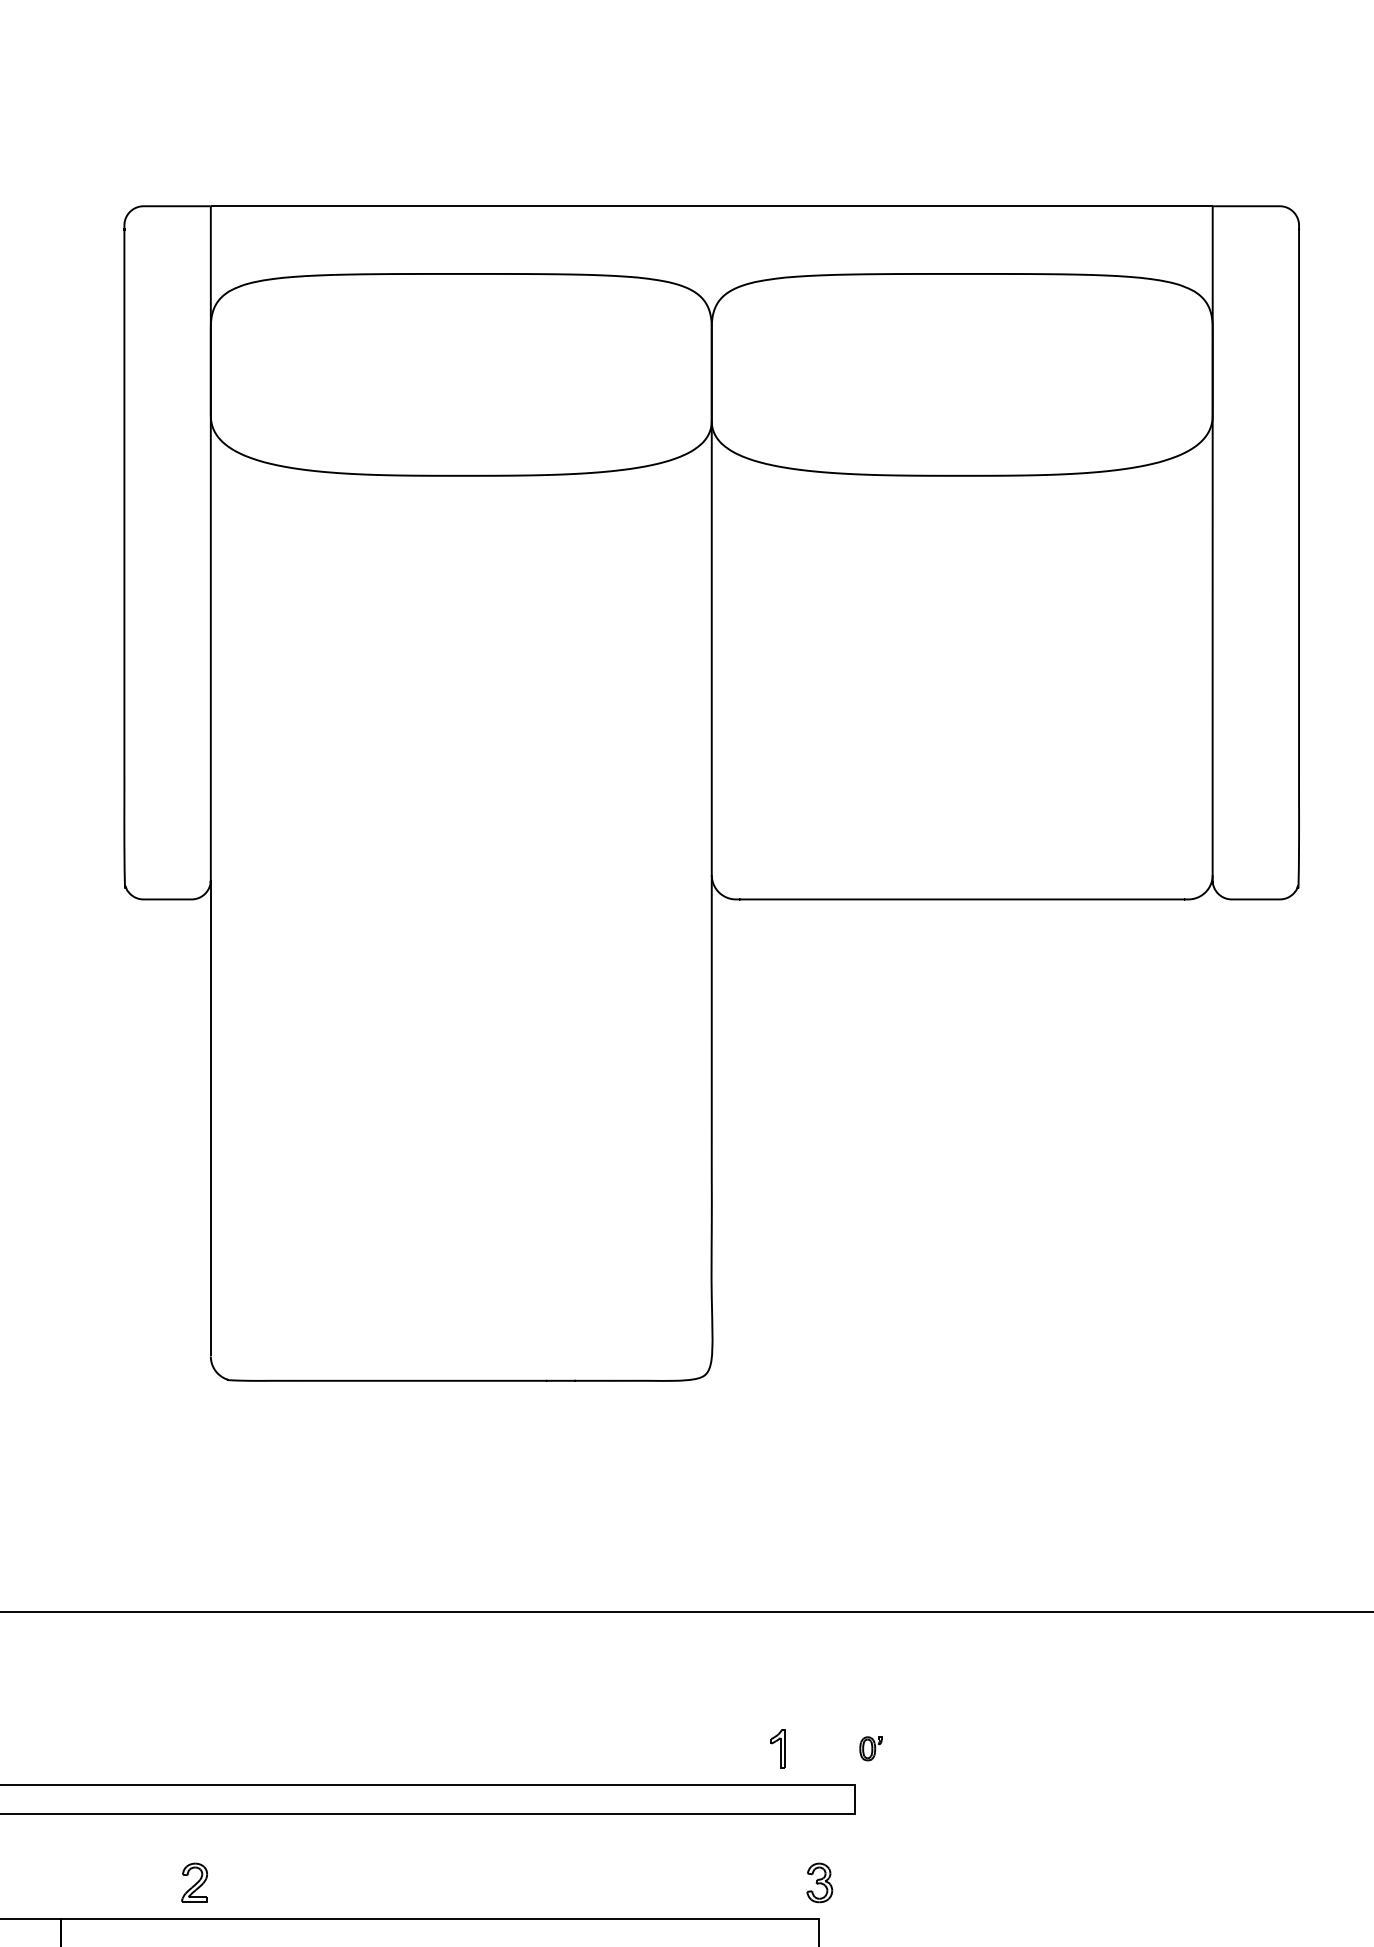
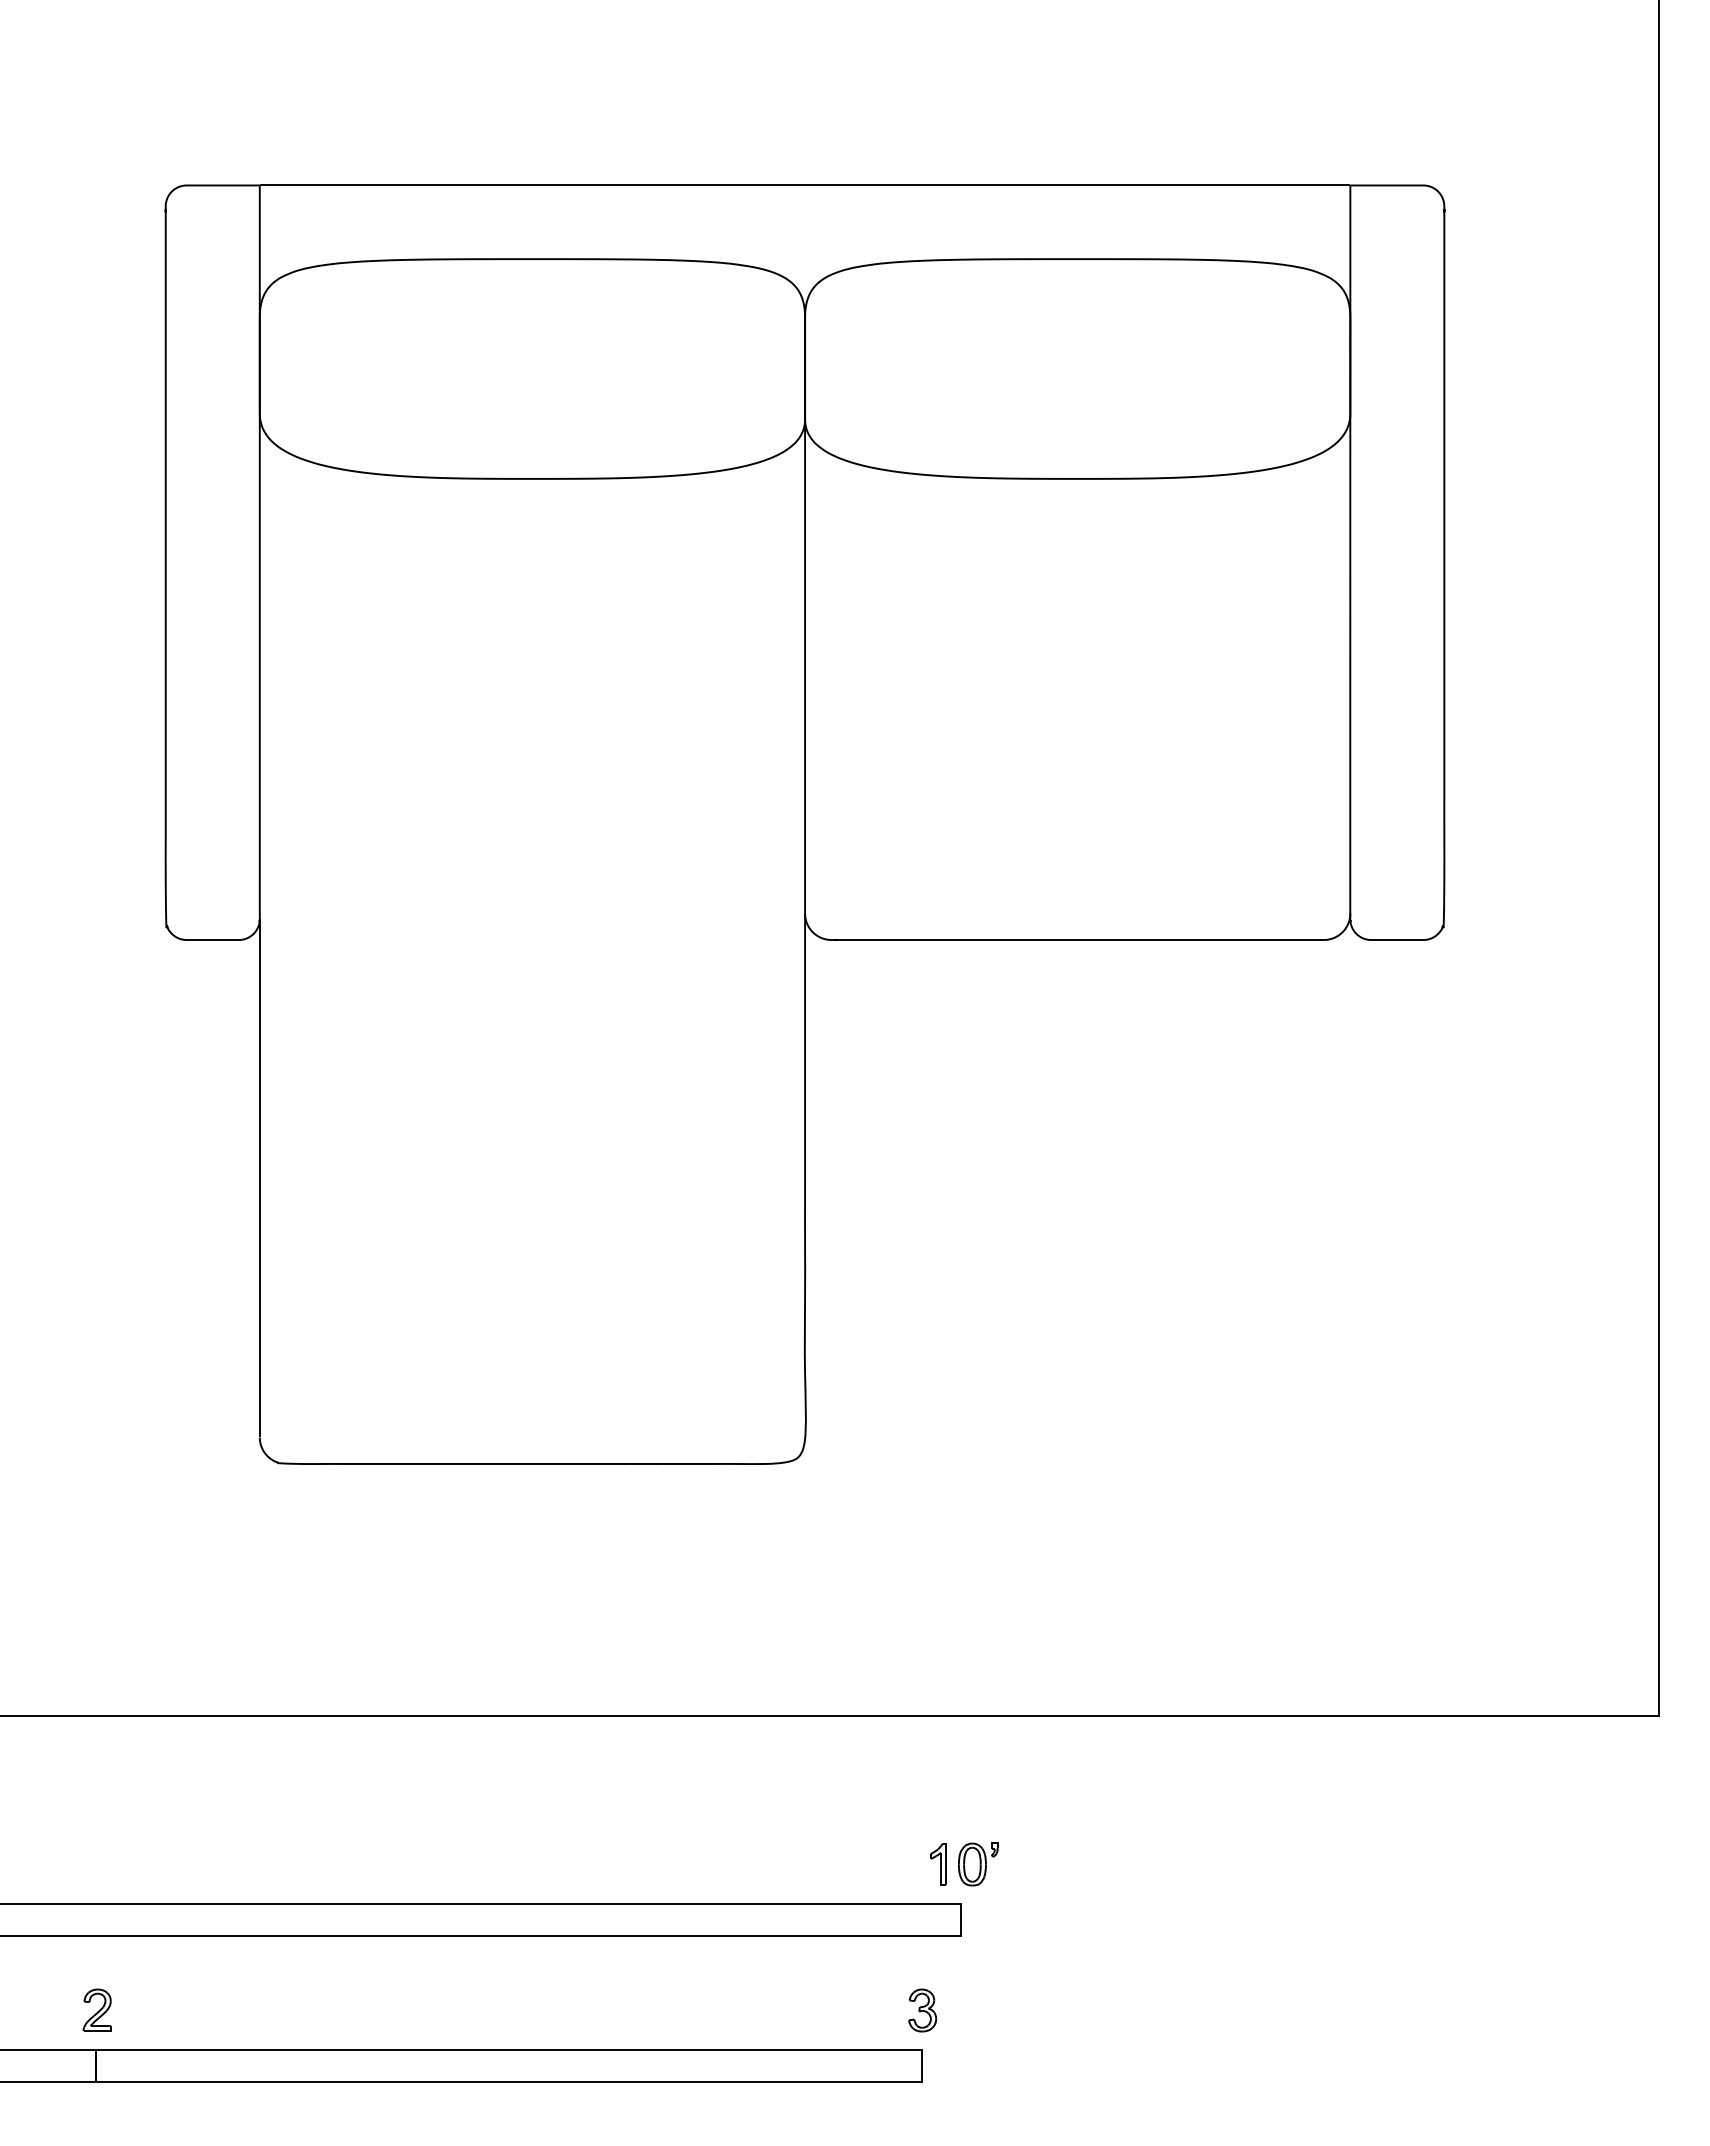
part: (778, 1748) -> (938, 1864), moved
part: (871, 1748) -> (978, 1864), size x1.67
part: (194, 1881) -> (96, 2009), moved

